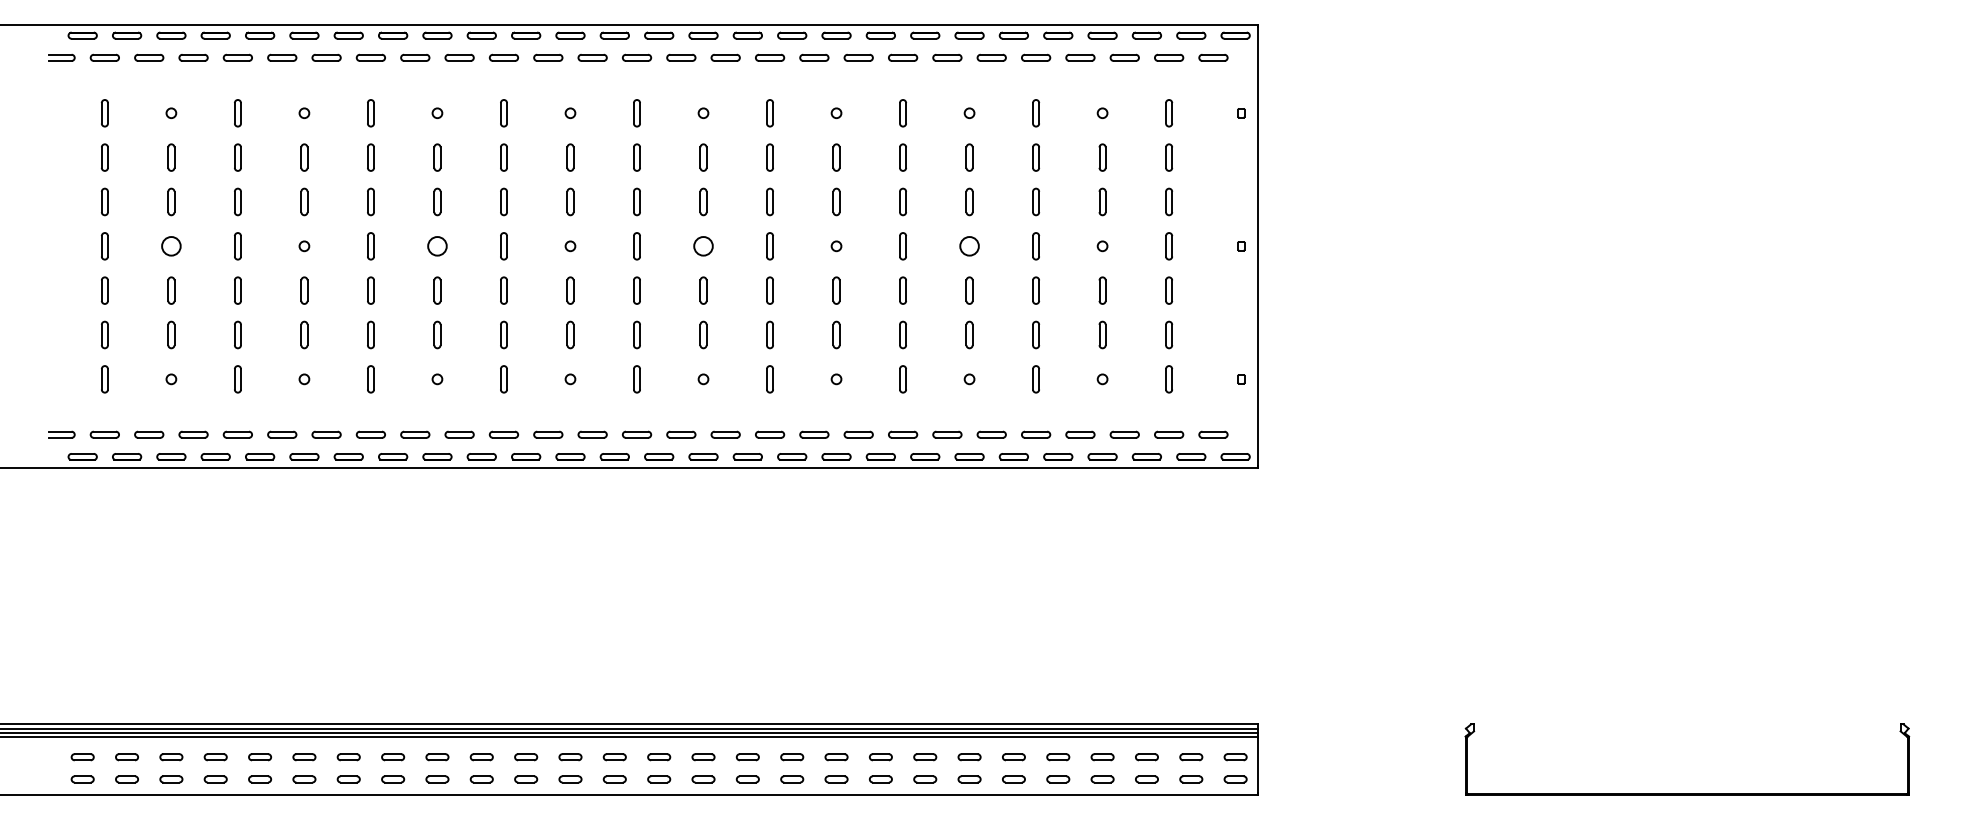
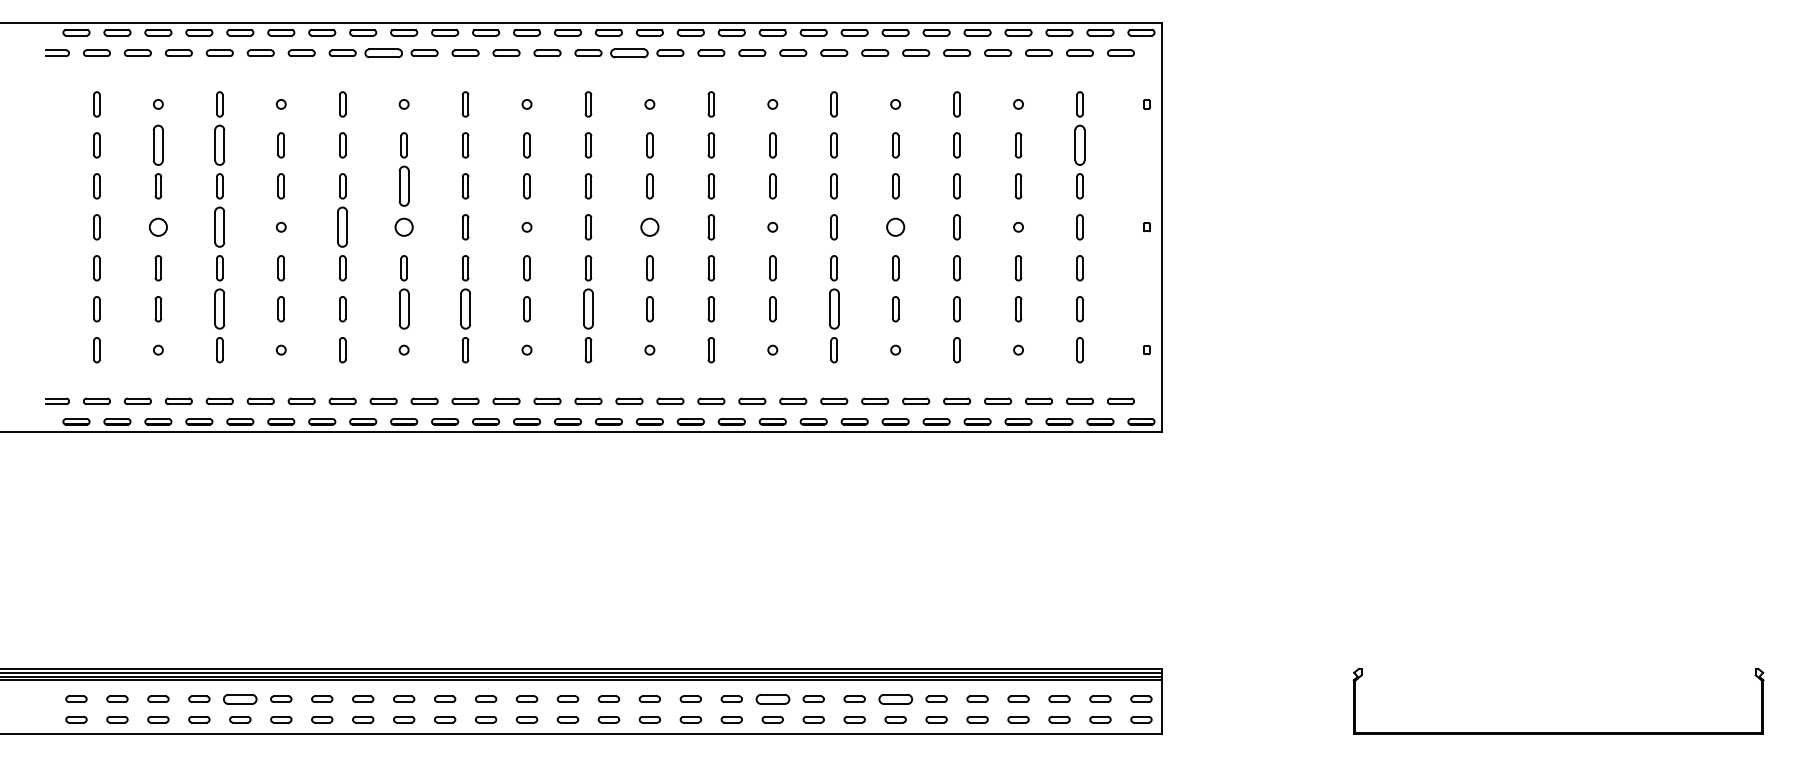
part: (415, 57) -> (383, 52), size x1.4
part: (681, 57) -> (629, 52), size x1.4
part: (171, 157) -> (158, 145), size x1.6
part: (237, 157) -> (219, 145), size x1.6
part: (1168, 157) -> (1079, 145), size x1.6
part: (436, 202) -> (403, 186), size x1.6
part: (237, 246) -> (219, 227), size x1.6
part: (370, 246) -> (342, 227), size x1.6
part: (237, 335) -> (219, 309), size x1.6
part: (436, 335) -> (403, 309), size x1.6
part: (503, 335) -> (465, 309), size x1.6
part: (637, 335) -> (588, 309), size x1.6
part: (902, 335) -> (833, 309), size x1.6
part: (260, 756) -> (240, 698), size x1.6
part: (836, 756) -> (772, 698), size x1.6
part: (969, 756) -> (895, 698), size x1.6

